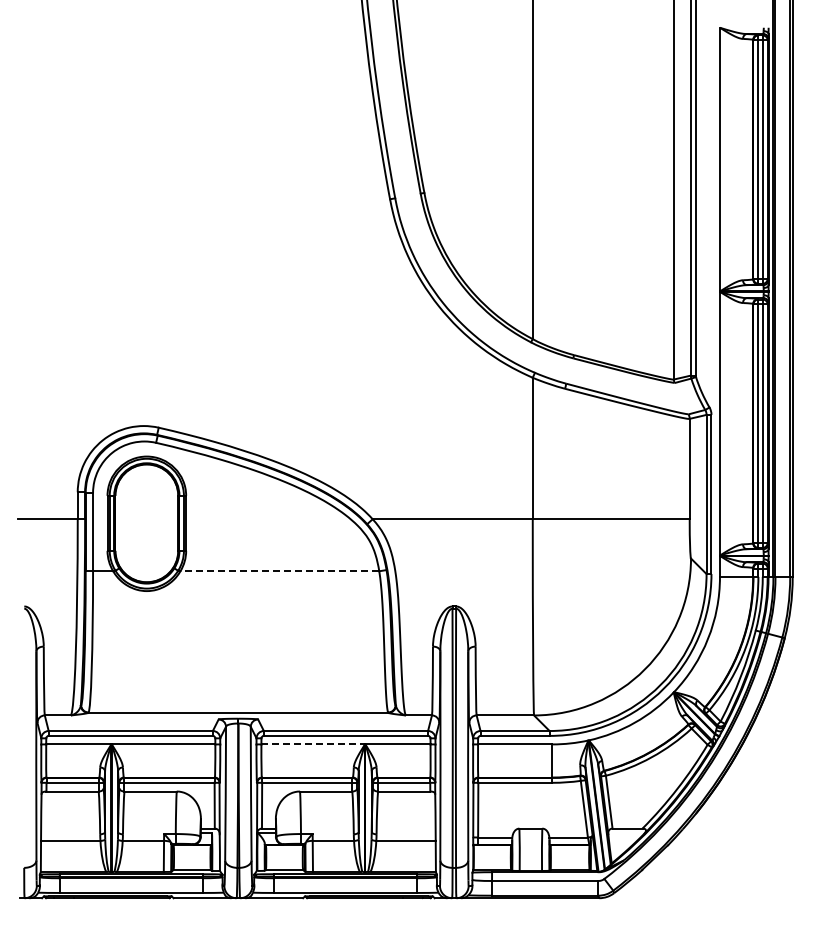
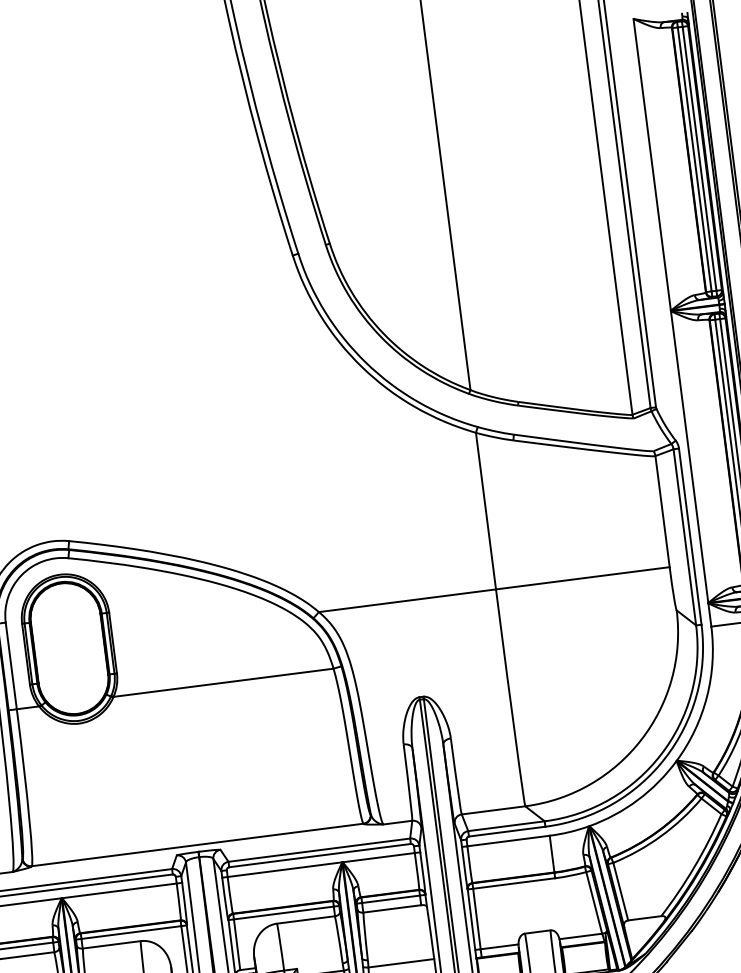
line: (279, 571) -> (223, 683), dashed -> solid
line: (313, 744) -> (285, 869), dashed -> solid

